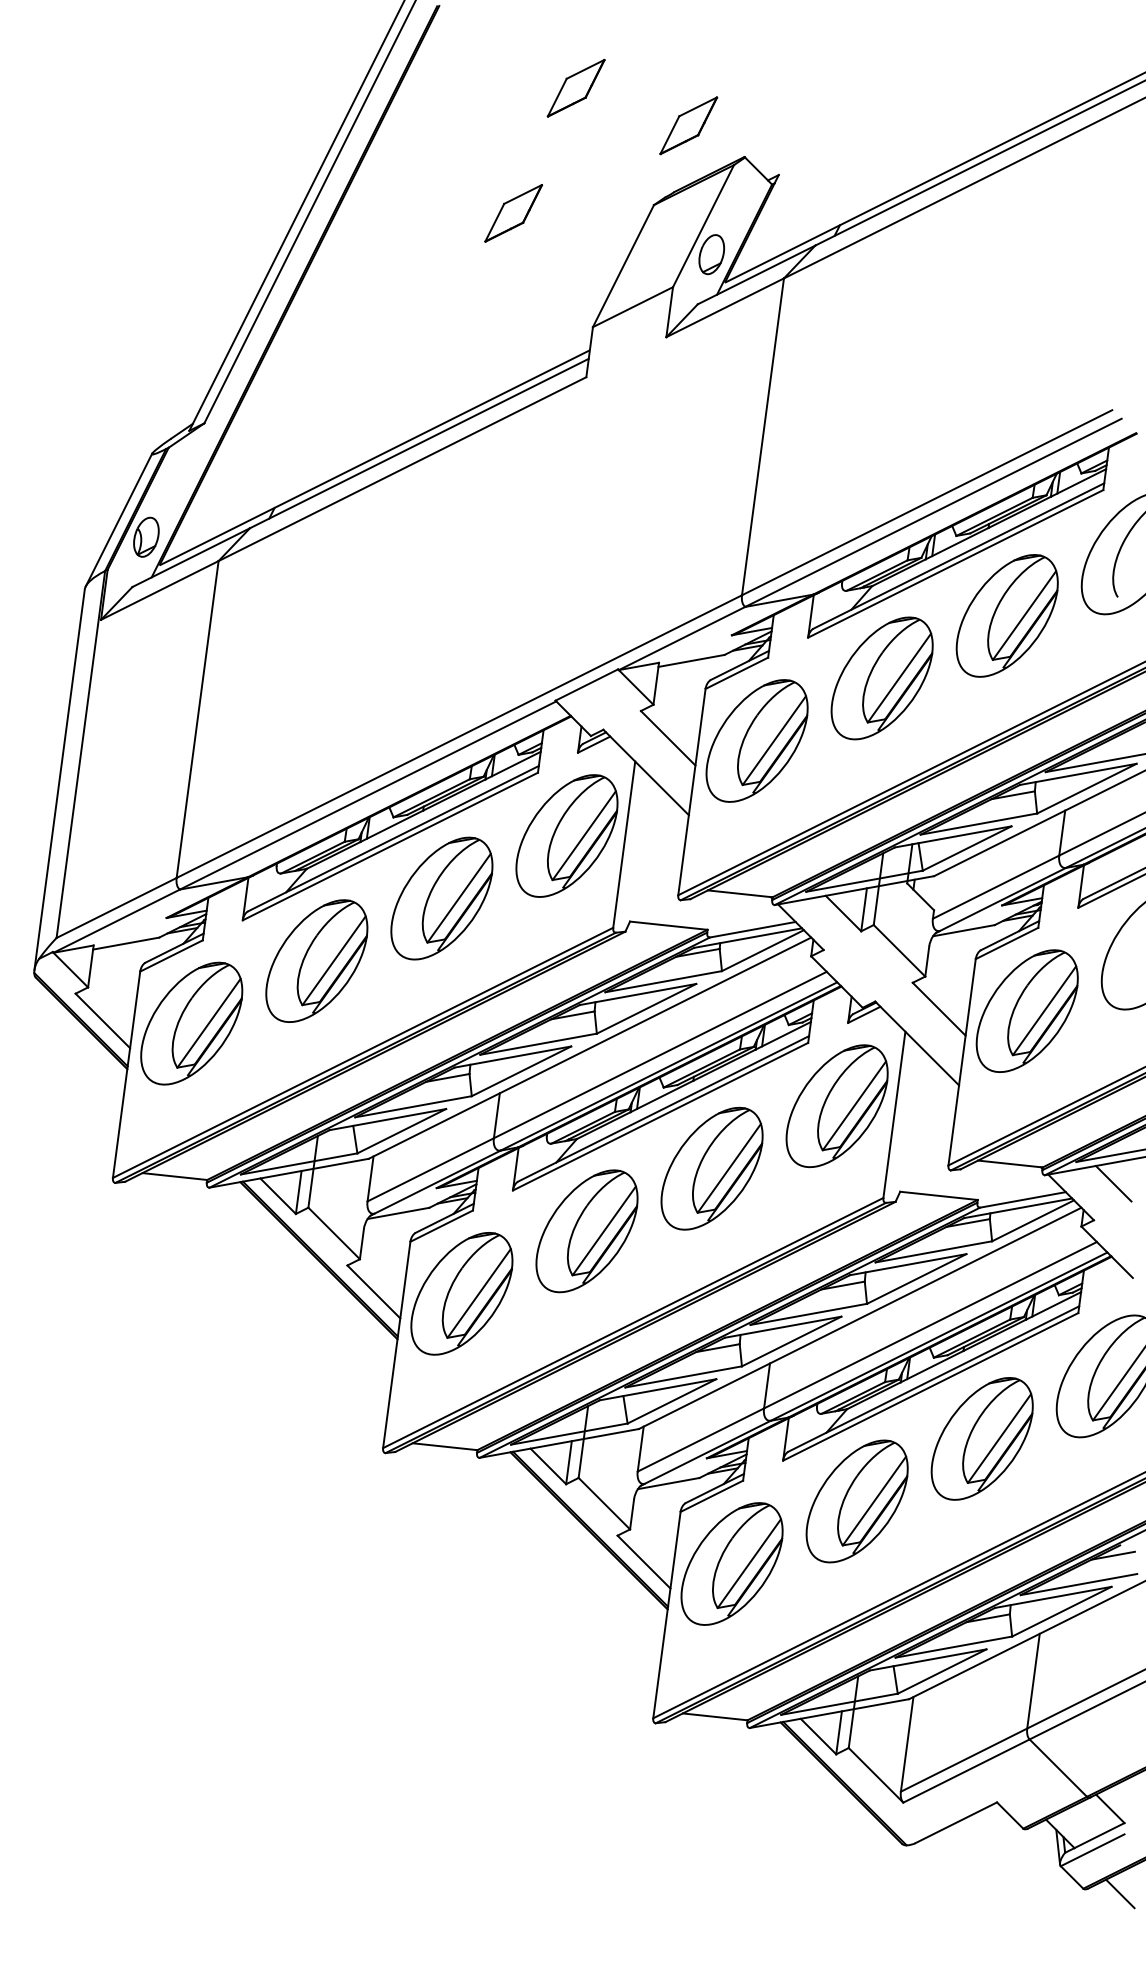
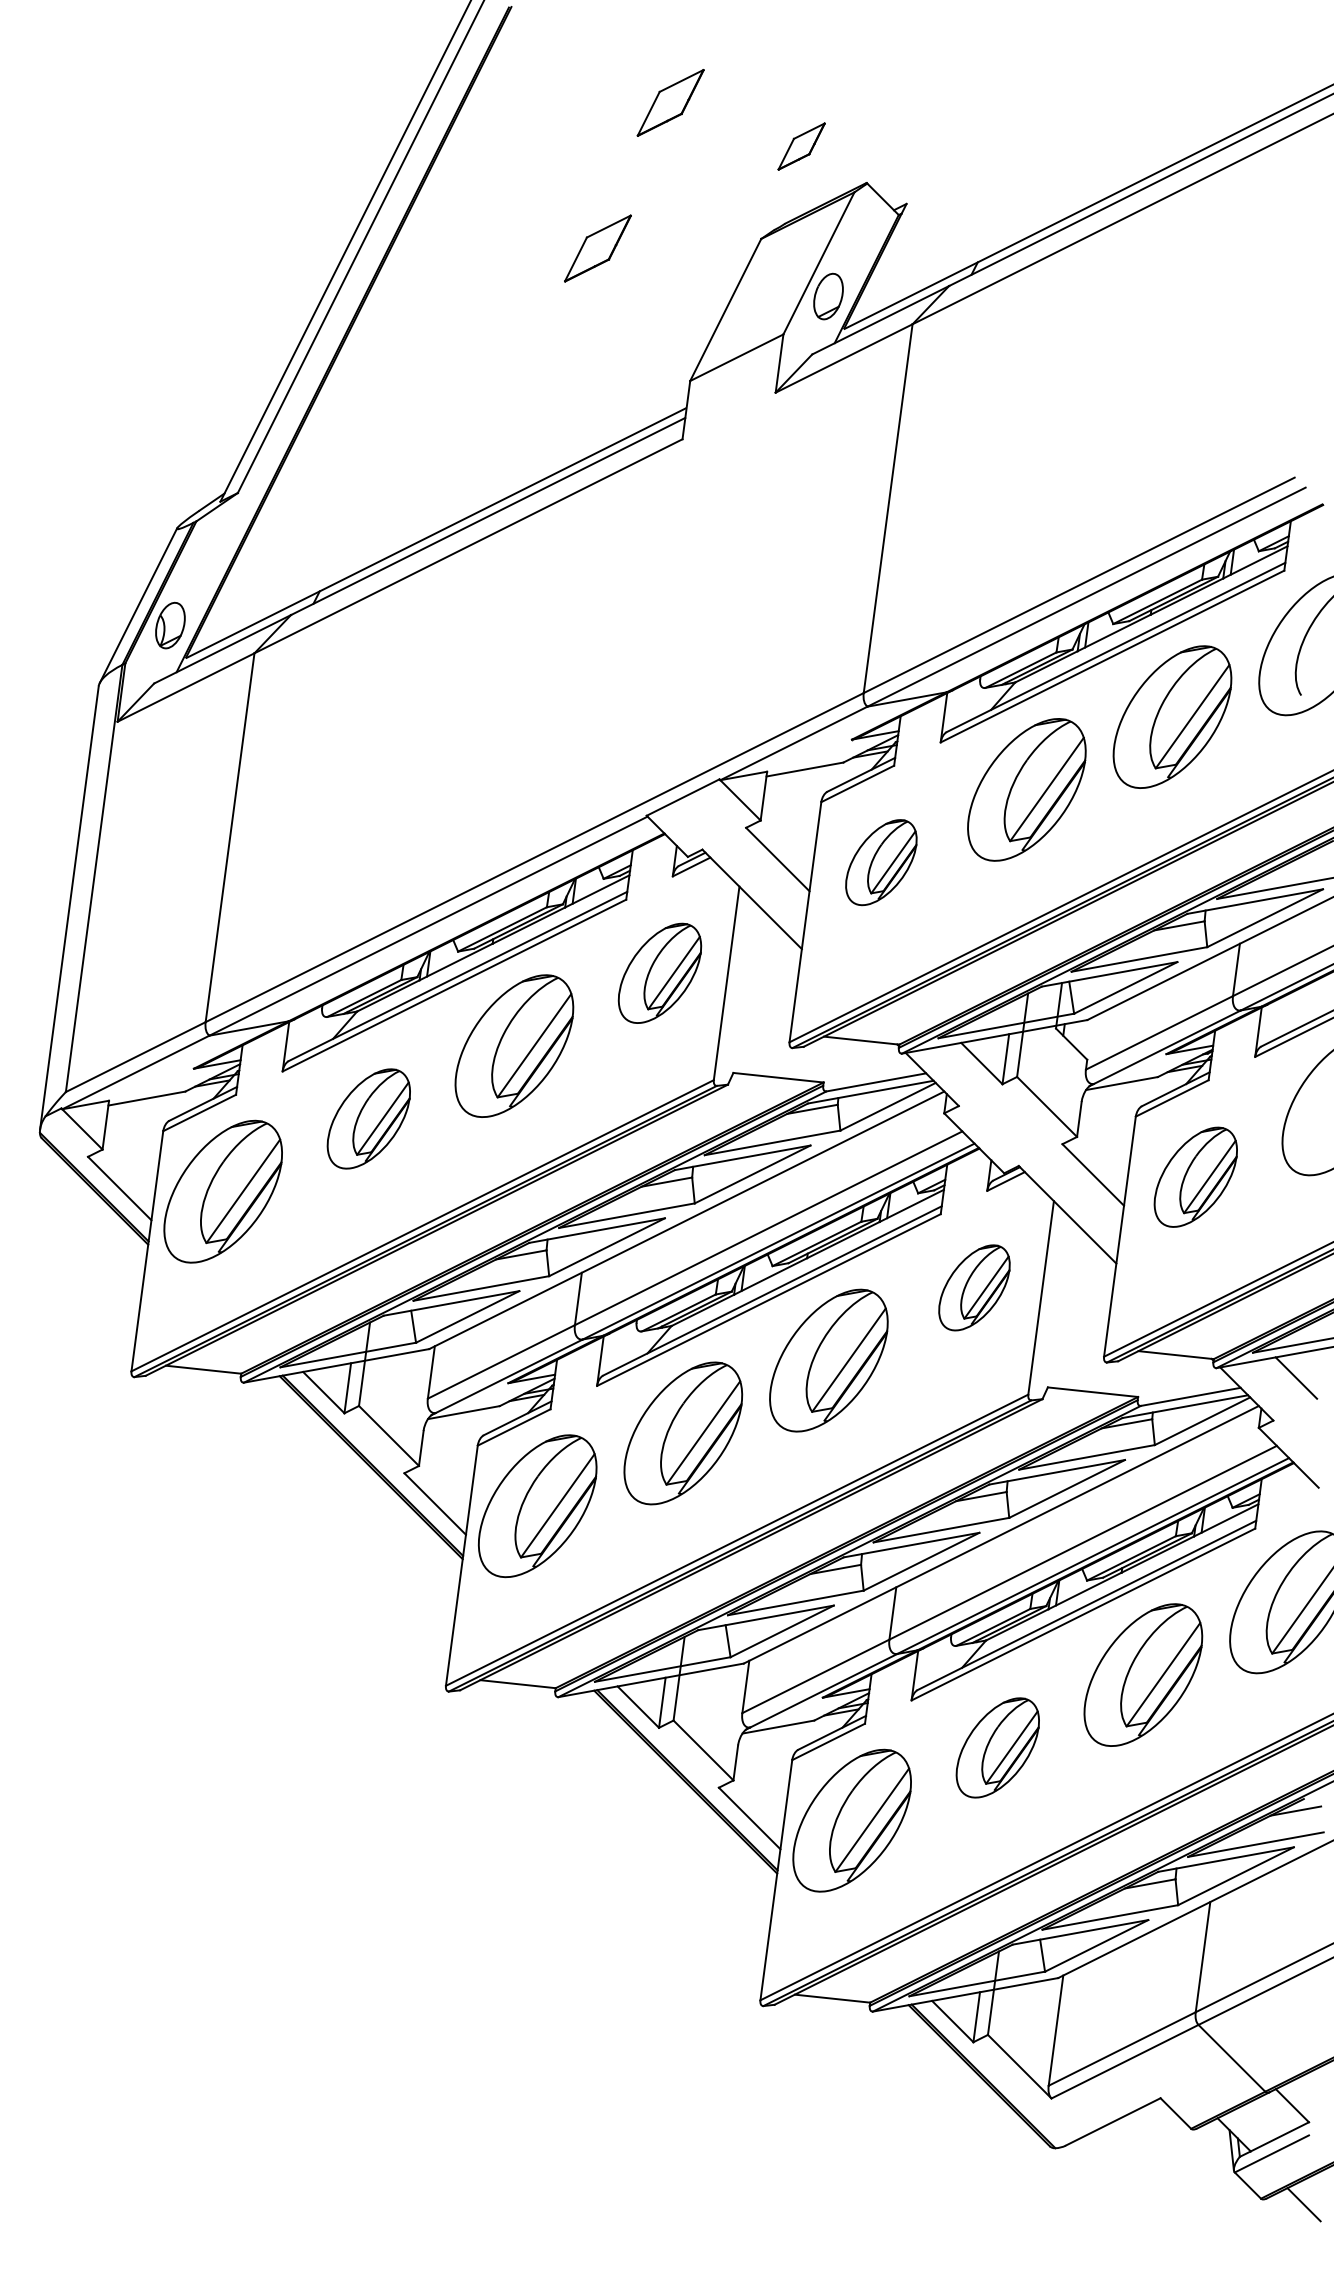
part: (688, 125) -> (801, 146), size x0.7
part: (757, 740) -> (881, 862), size x0.6
part: (566, 836) -> (659, 973), size x0.7
part: (316, 960) -> (368, 1118), size x0.7
part: (1027, 1011) -> (1195, 1177), size x0.7
part: (837, 1105) -> (974, 1287), size x0.6
part: (856, 1501) -> (997, 1747), size x0.7

